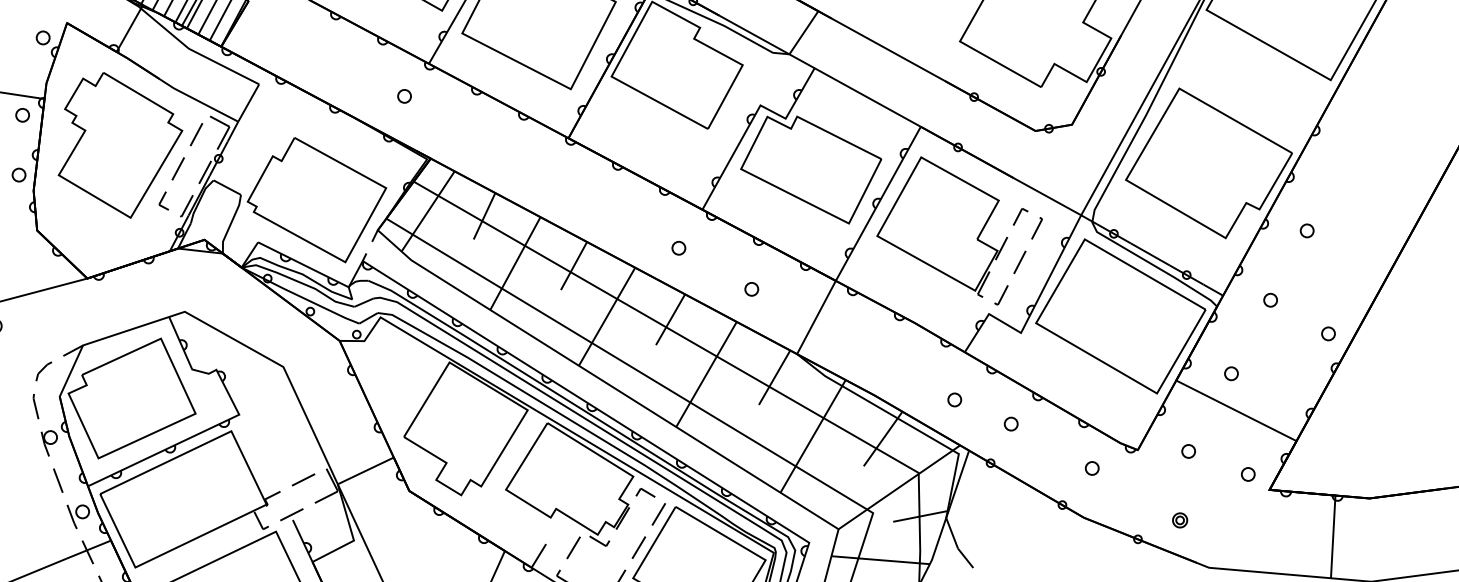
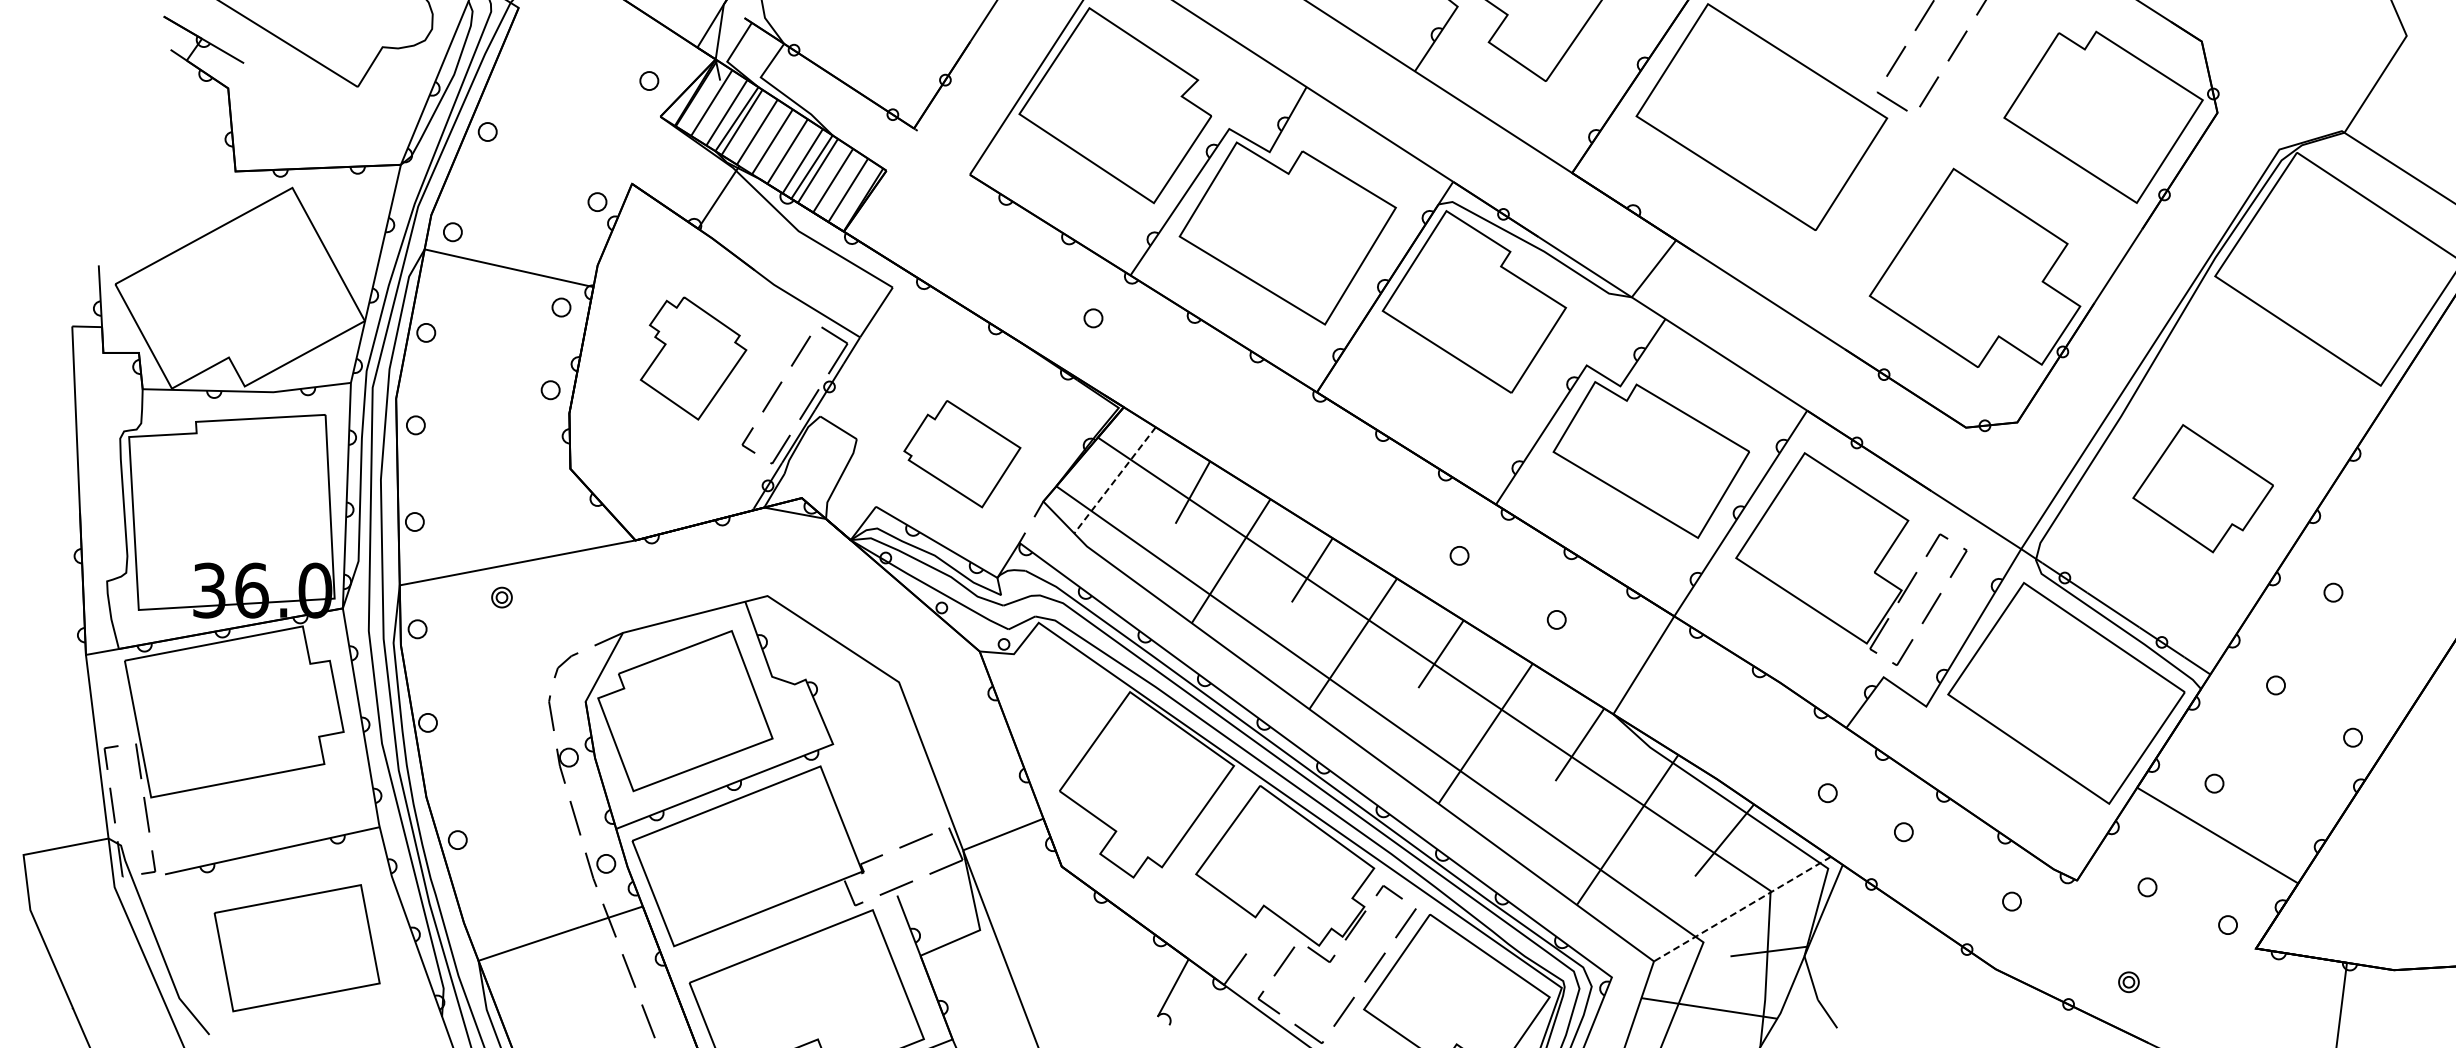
part: (119, 145) -> (693, 358), size x0.6
part: (1208, 162) -> (2202, 488), size x0.6
part: (317, 199) -> (962, 453), size x0.6
line: (428, 211) -> (1115, 480), solid -> dashed
line: (899, 487) -> (1742, 909), solid -> dashed

